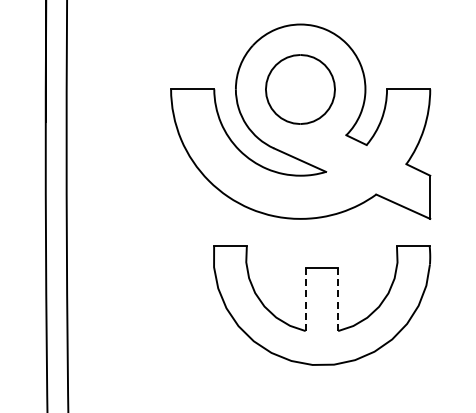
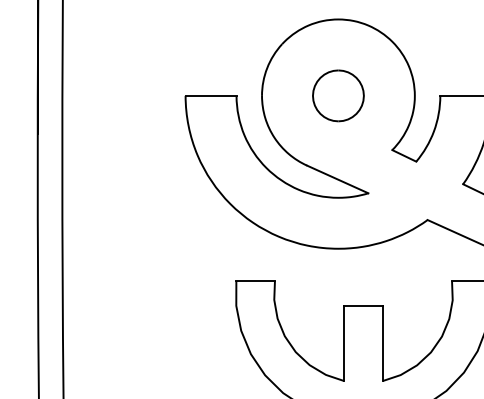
part: (300, 88) -> (338, 94), size x0.62
line: (305, 299) -> (344, 343), dashed -> solid
line: (338, 299) -> (383, 343), dashed -> solid

